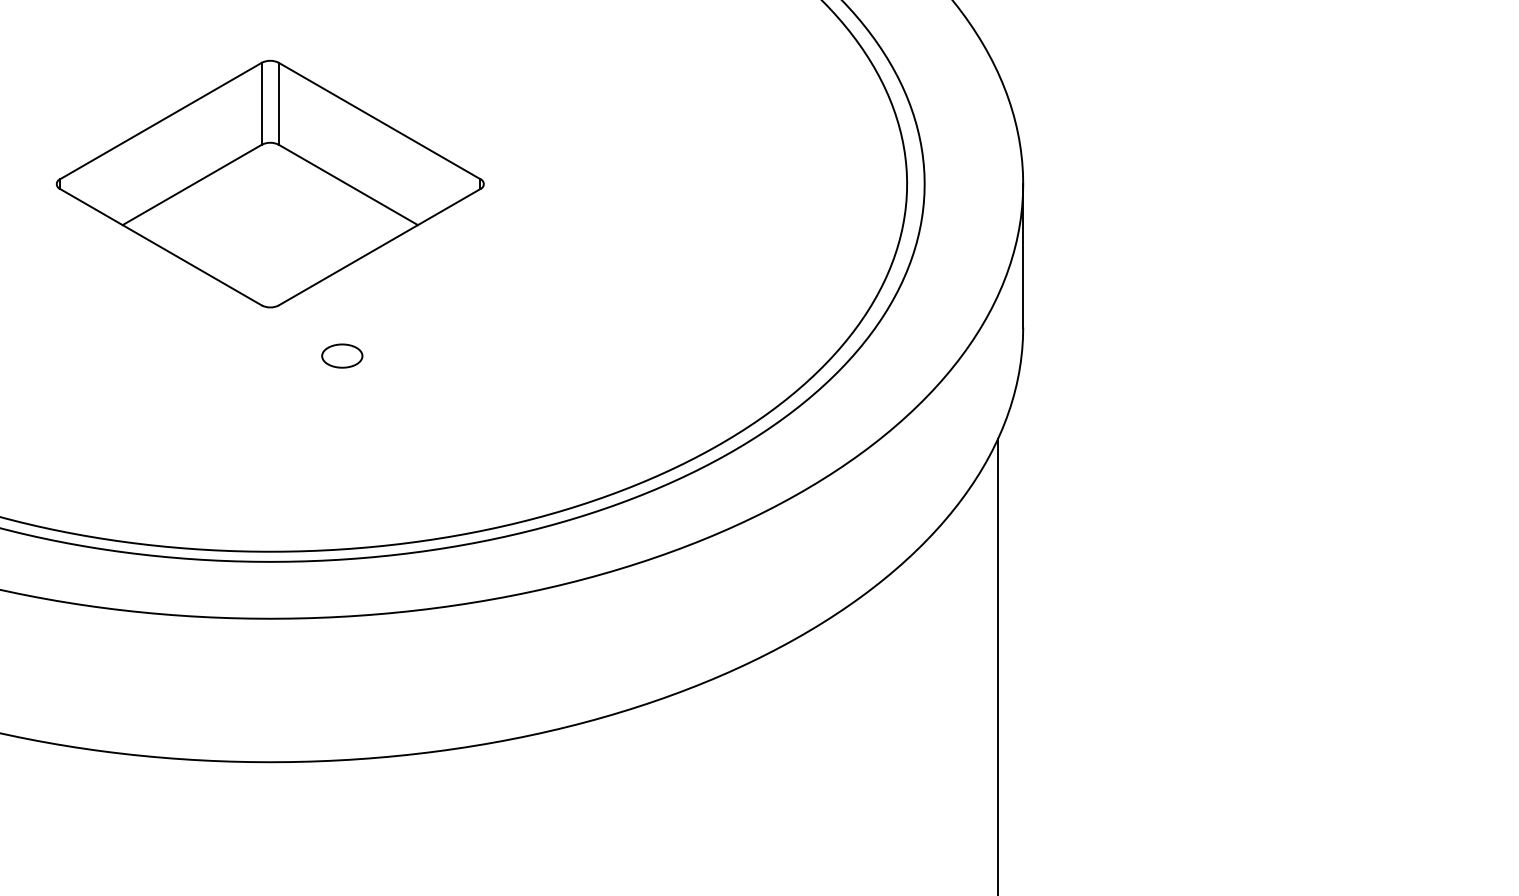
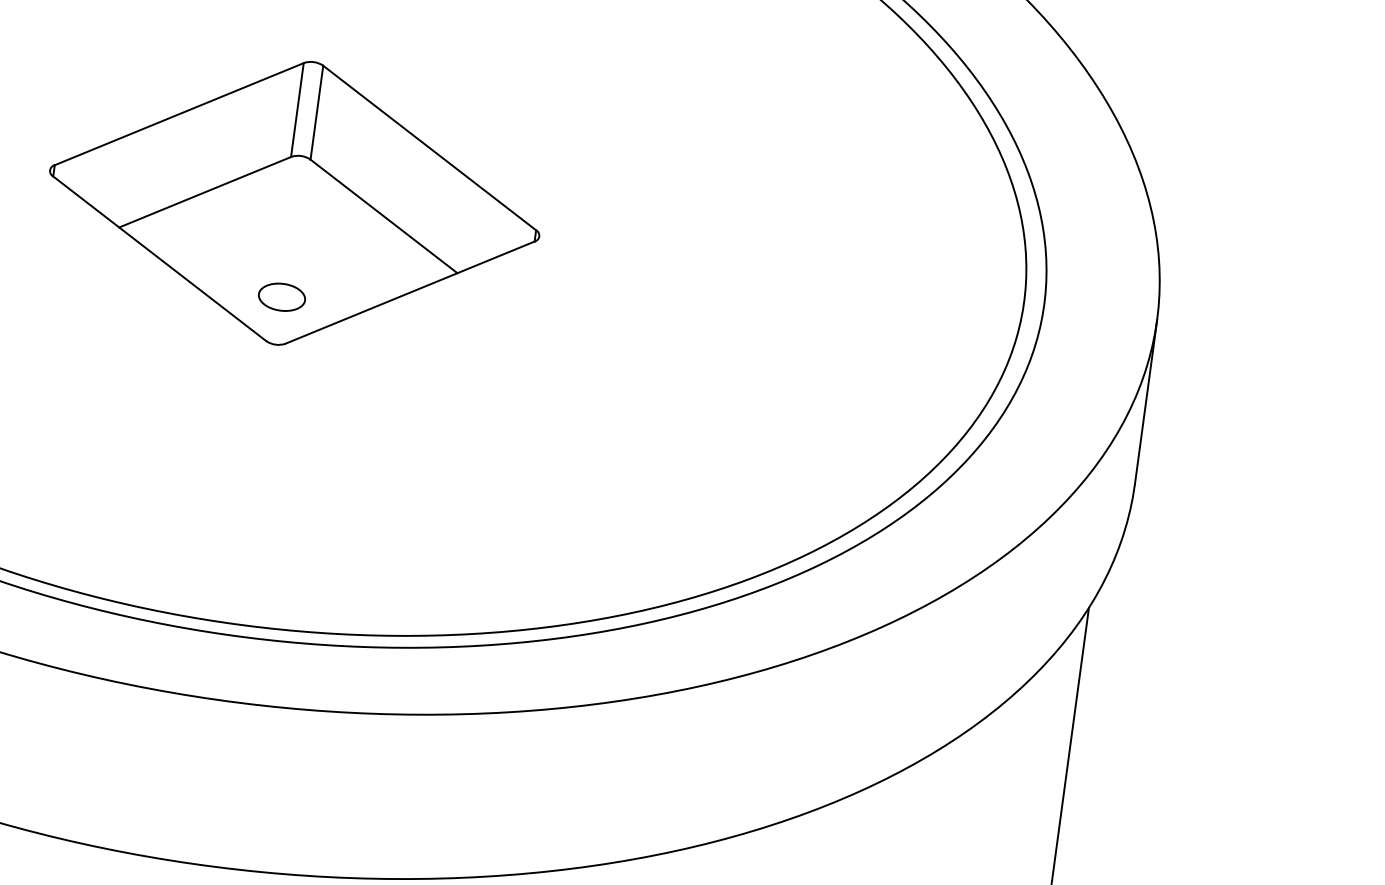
part: (342, 355) -> (282, 296), moved

